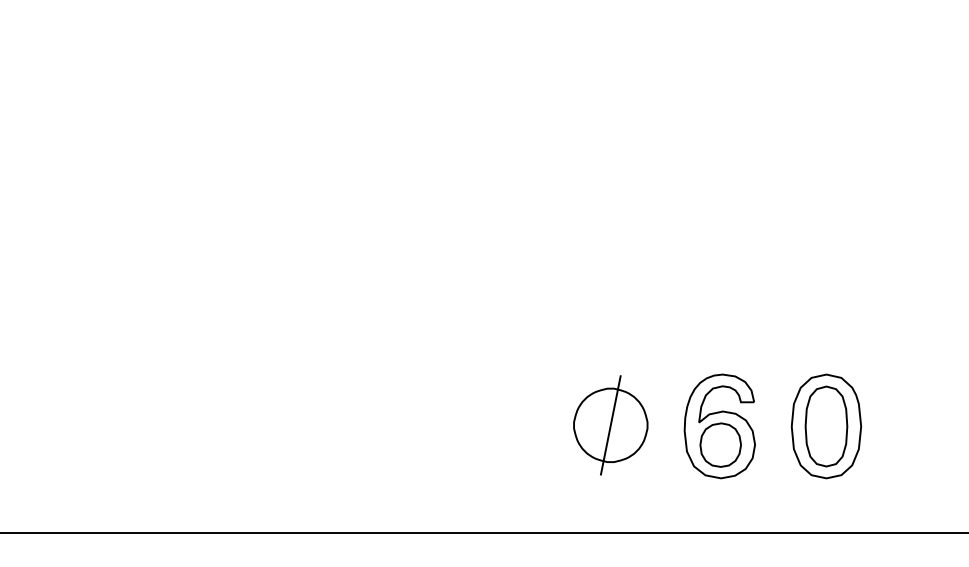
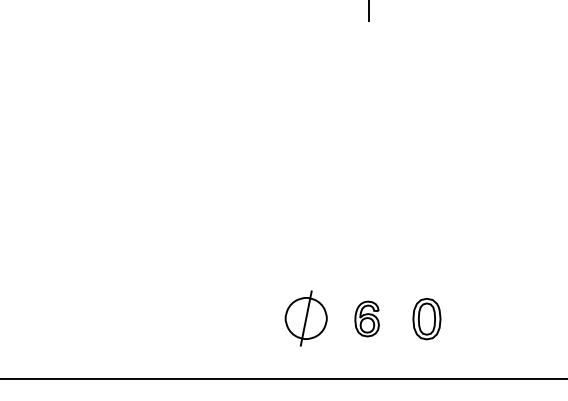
part: (718, 425) -> (366, 318), size x0.6
part: (825, 425) -> (426, 318), size x0.7

